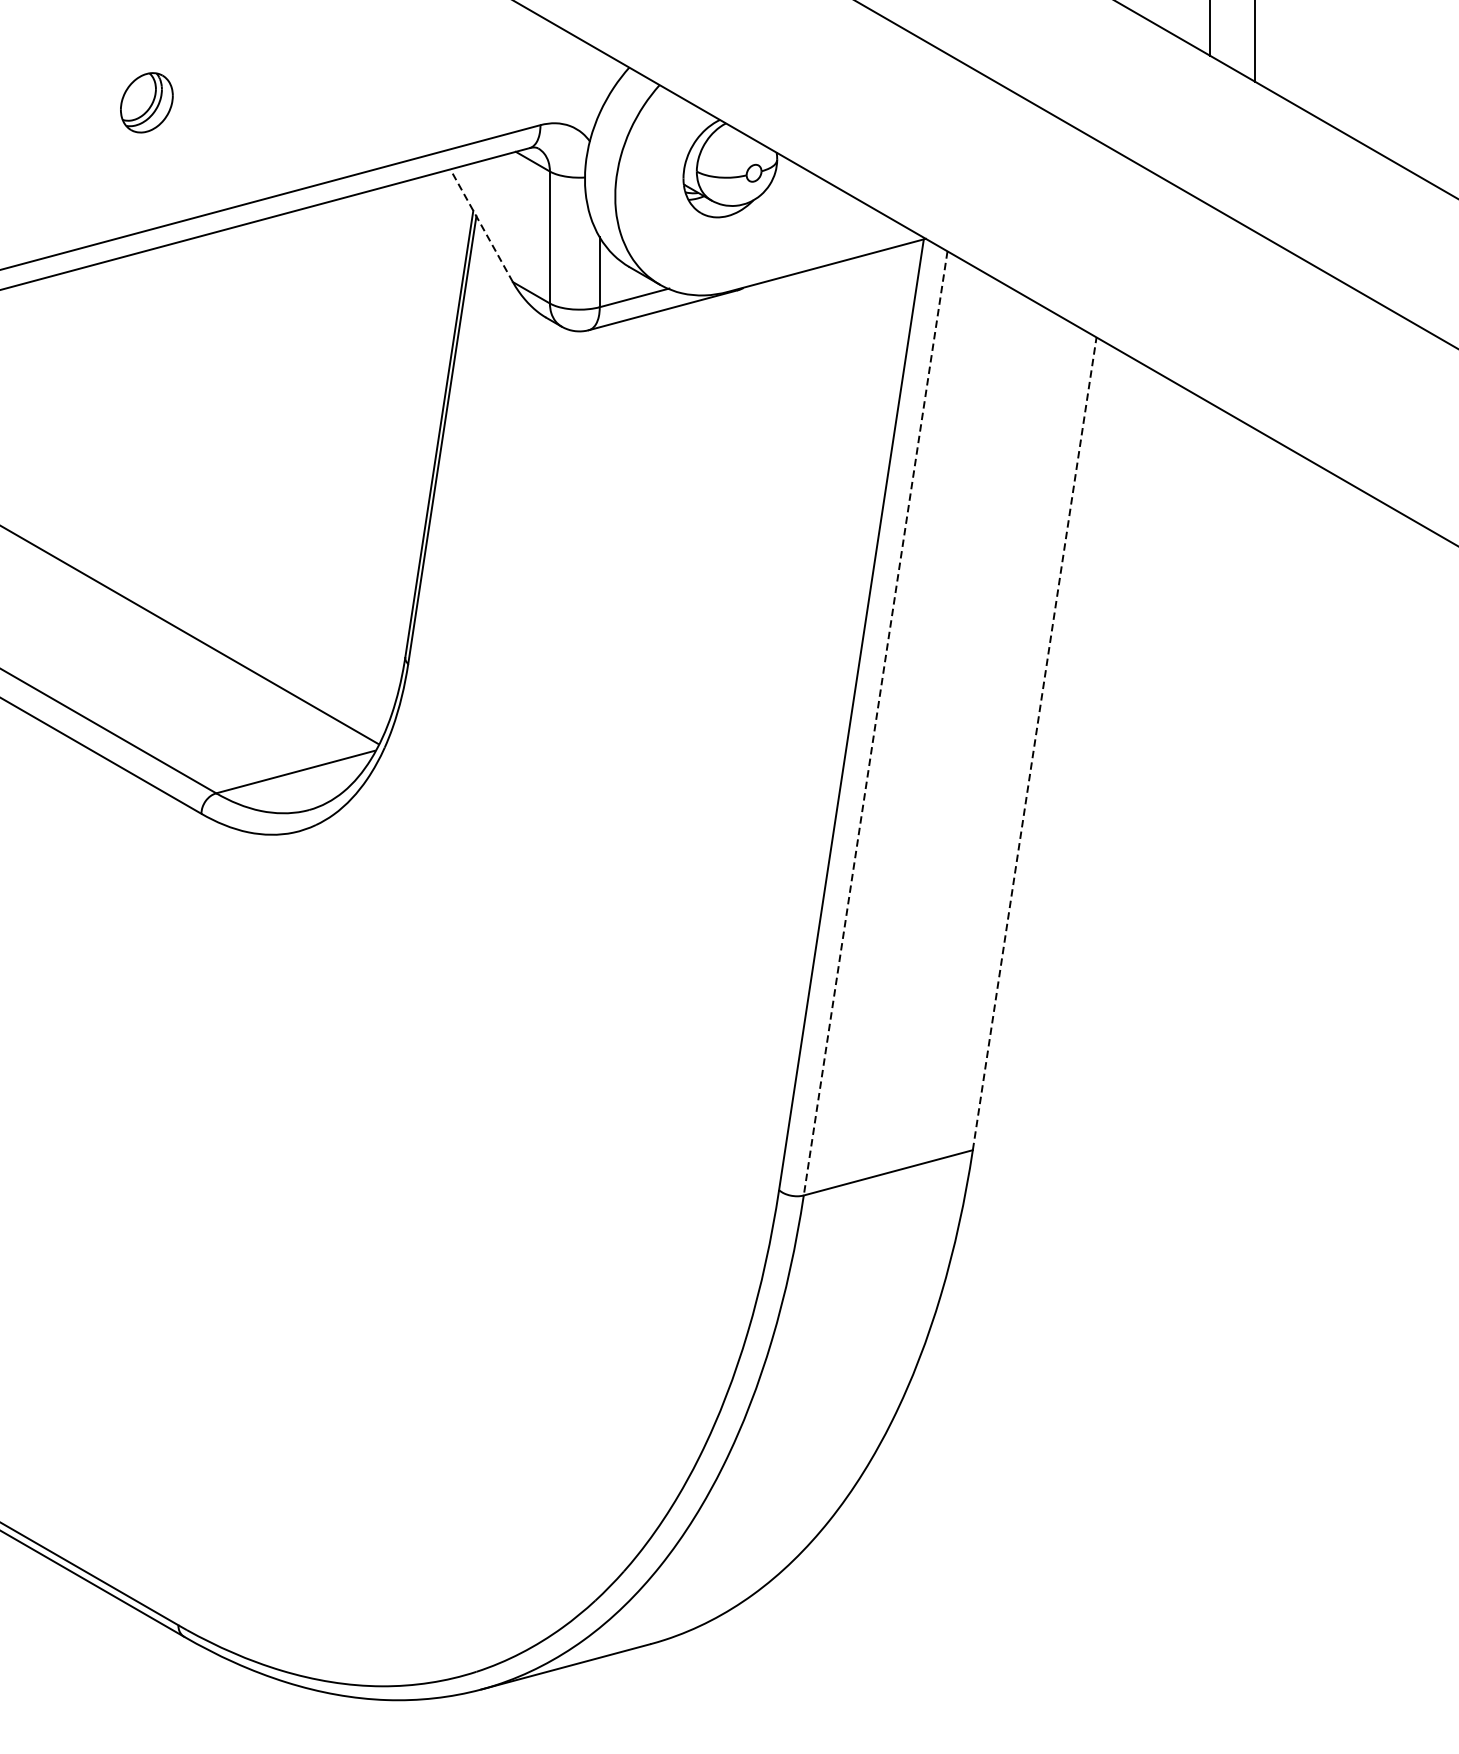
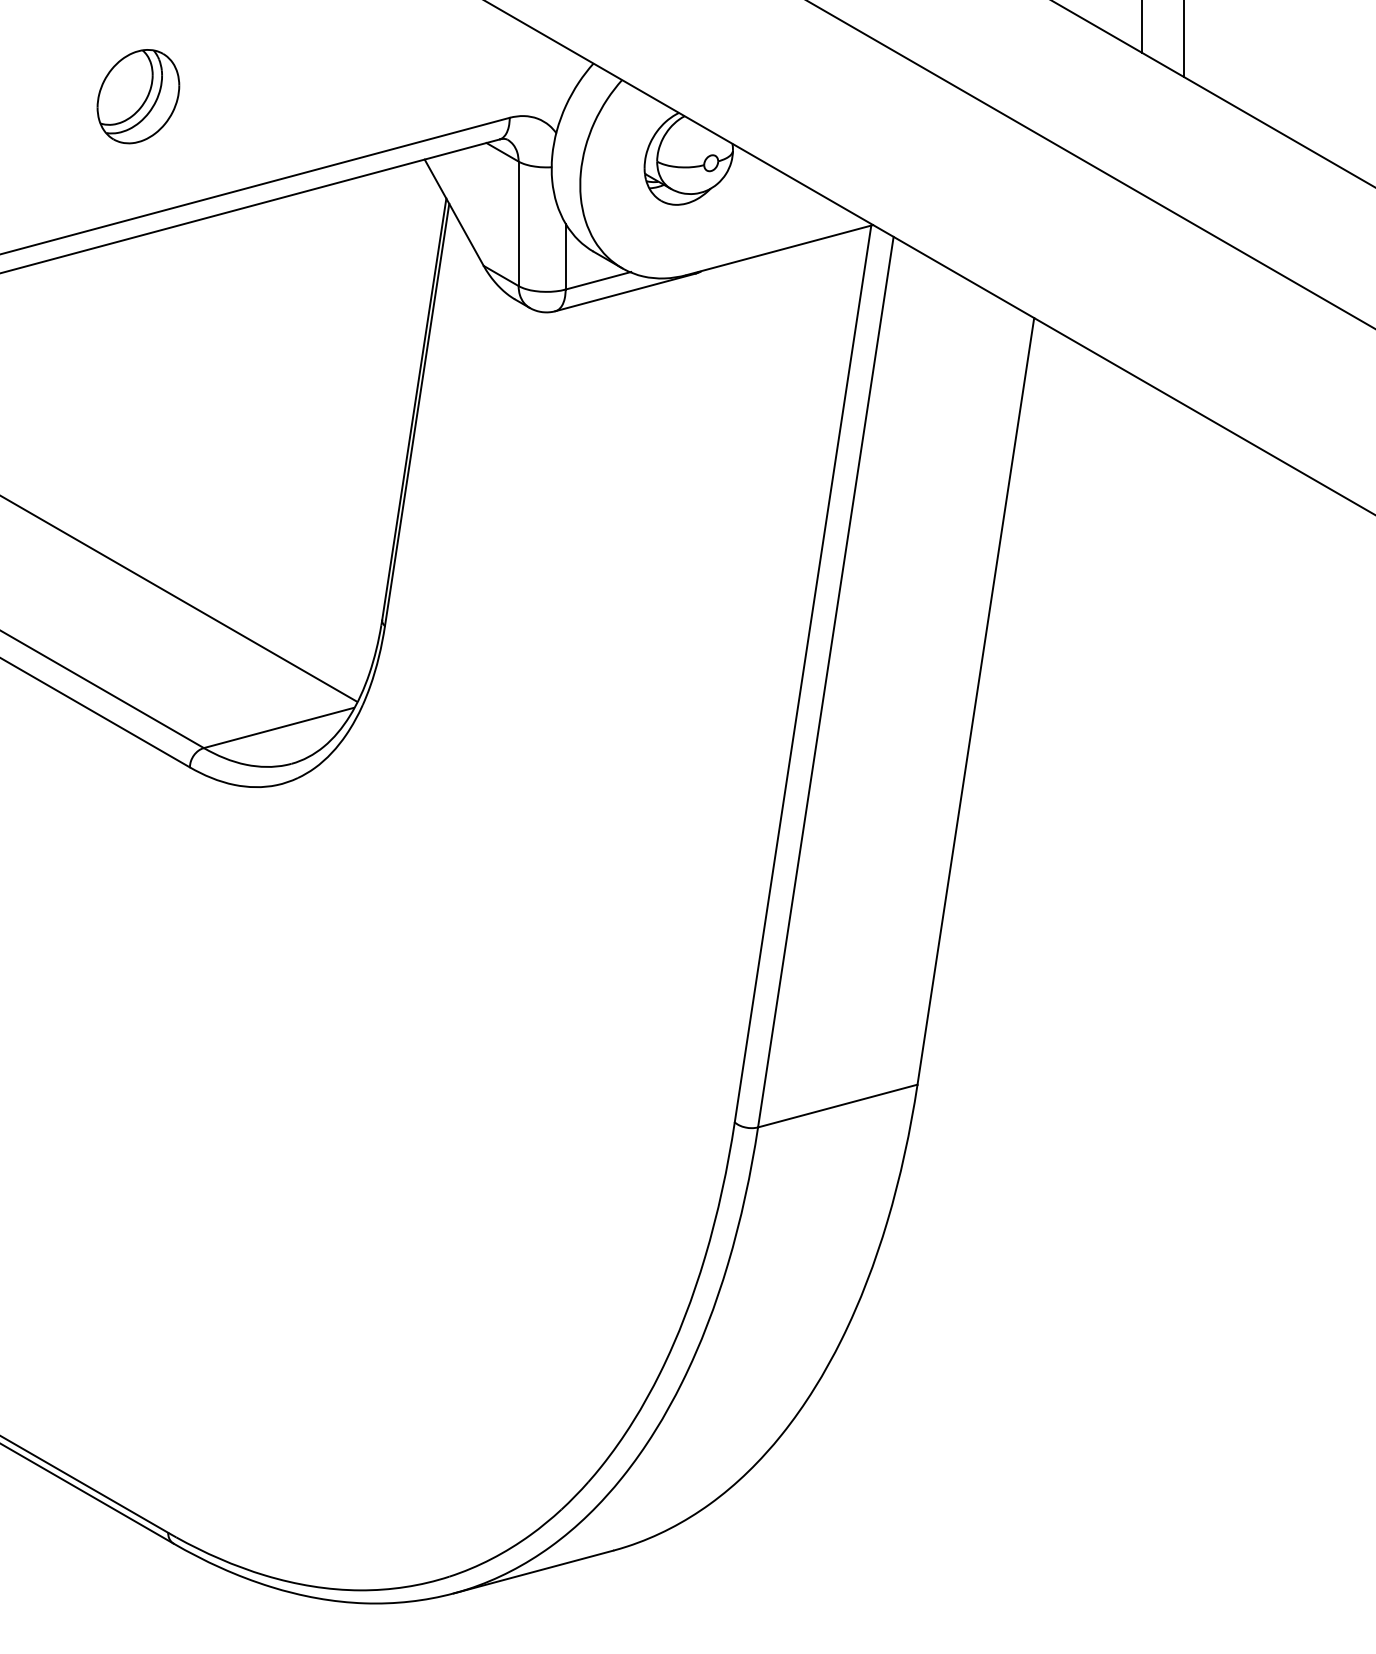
part: (146, 102) -> (138, 96), size x1.67
line: (481, 225) -> (454, 212), dashed -> solid
line: (875, 723) -> (825, 682), dashed -> solid
line: (1034, 743) -> (975, 701), dashed -> solid

